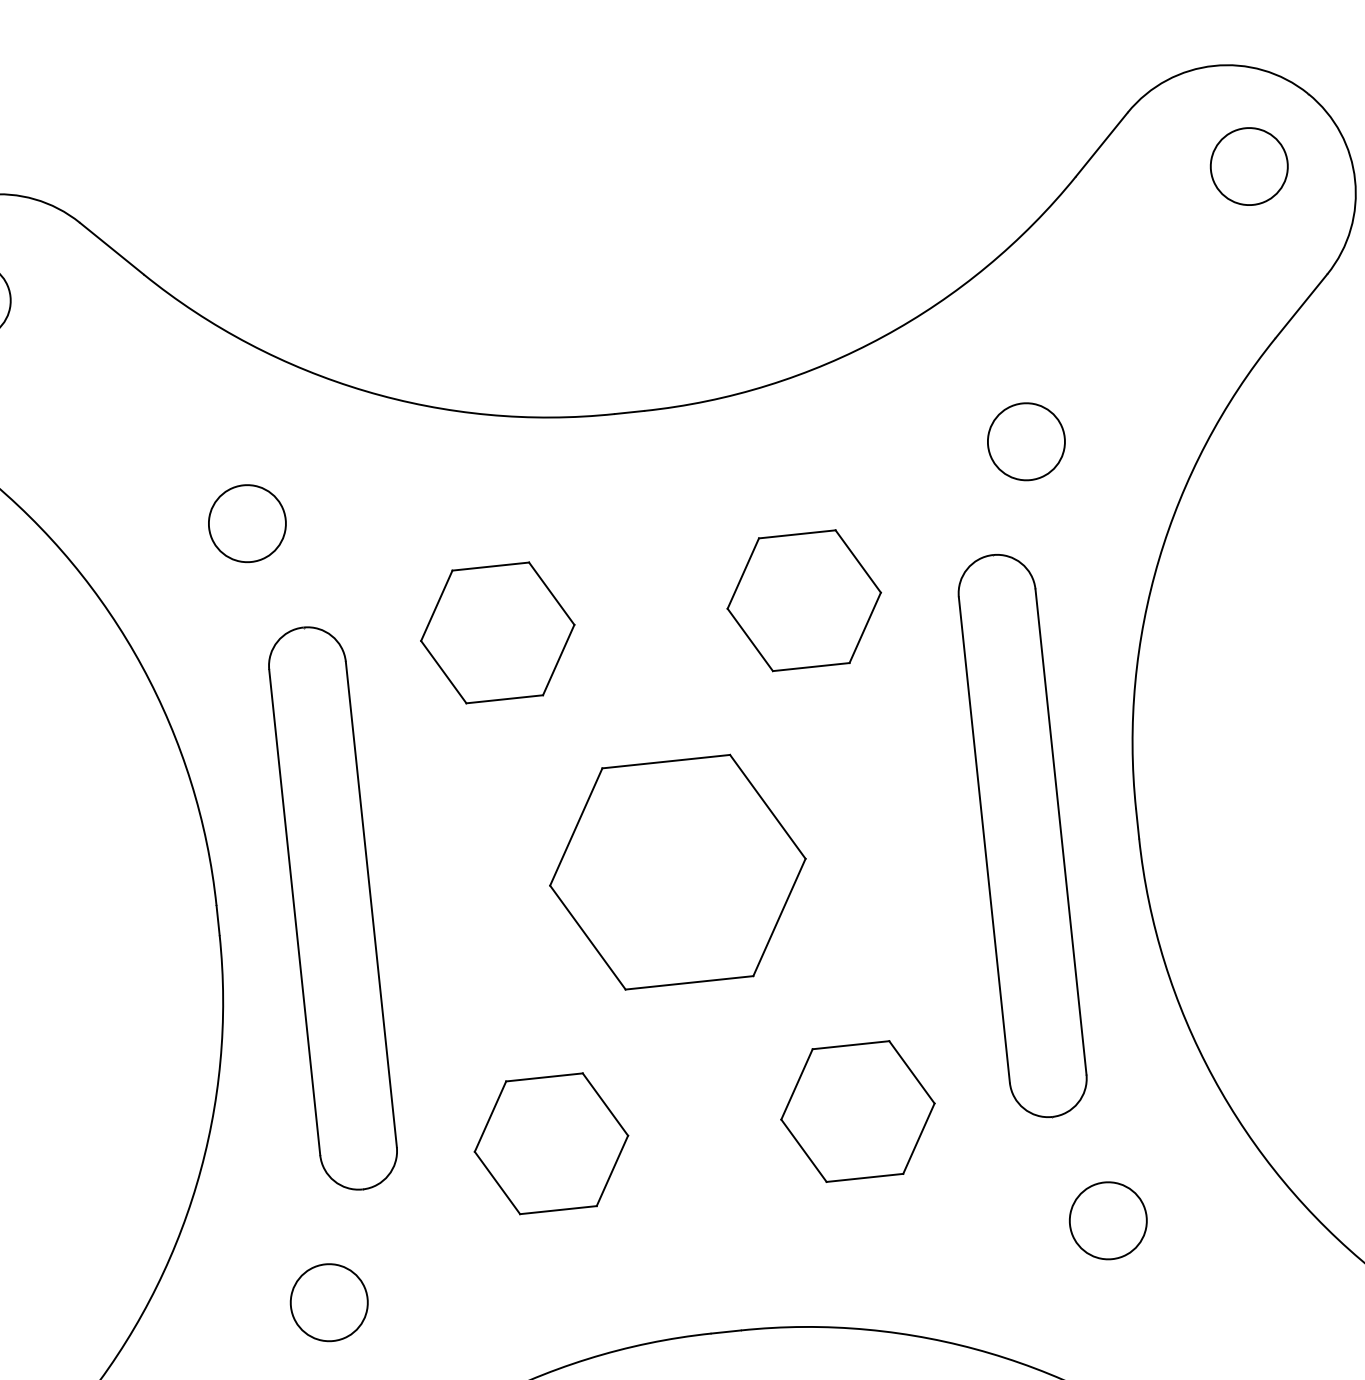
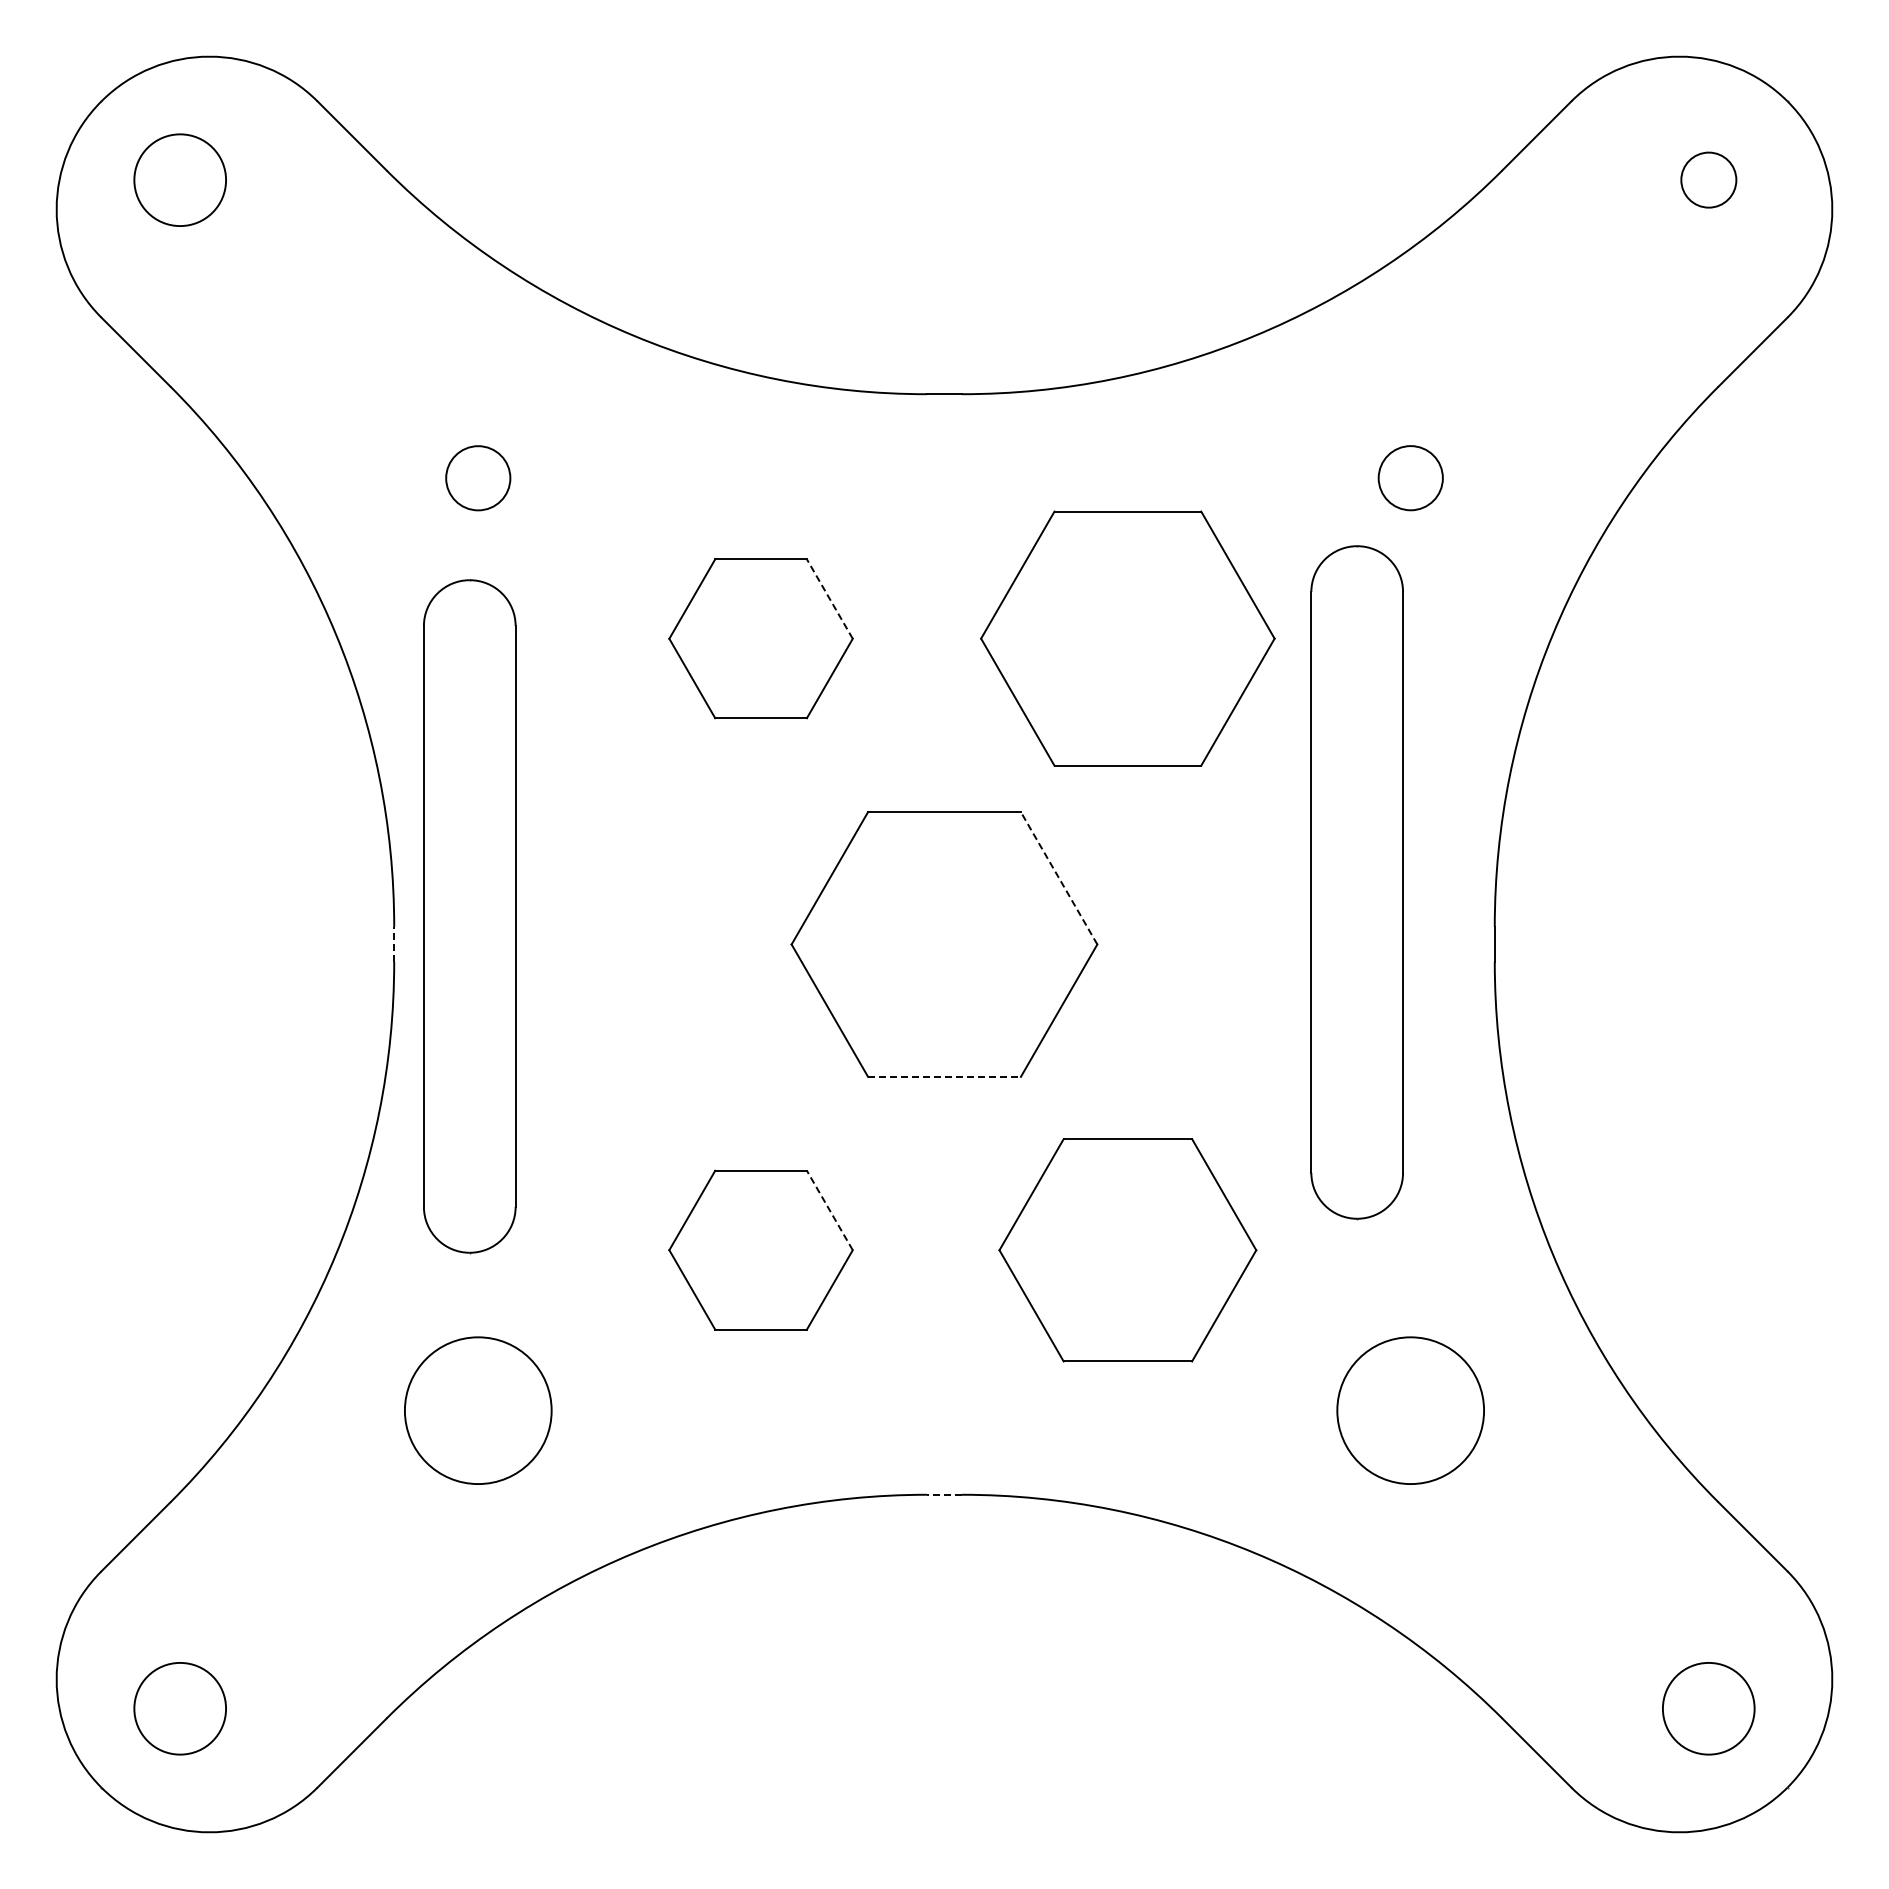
circle: (1249, 166) -> (1708, 179), size x0.6
circle: (1026, 441) -> (1410, 477), size x0.7
circle: (247, 523) -> (478, 478), size x0.7
line: (551, 594) -> (829, 599), solid -> dashed
part: (803, 600) -> (1127, 638), size x1.6
line: (767, 806) -> (1058, 877), solid -> dashed
part: (1022, 836) -> (1356, 882), moved
part: (332, 908) -> (469, 916), moved
line: (218, 920) -> (394, 944), solid -> dashed
line: (689, 982) -> (944, 1076), solid -> dashed
line: (605, 1104) -> (829, 1210), solid -> dashed
part: (857, 1111) -> (1127, 1249), size x1.4
circle: (1108, 1220) -> (1410, 1410), size x1.6
circle: (329, 1302) -> (478, 1410), size x1.6
line: (726, 1331) -> (944, 1494), solid -> dashed

